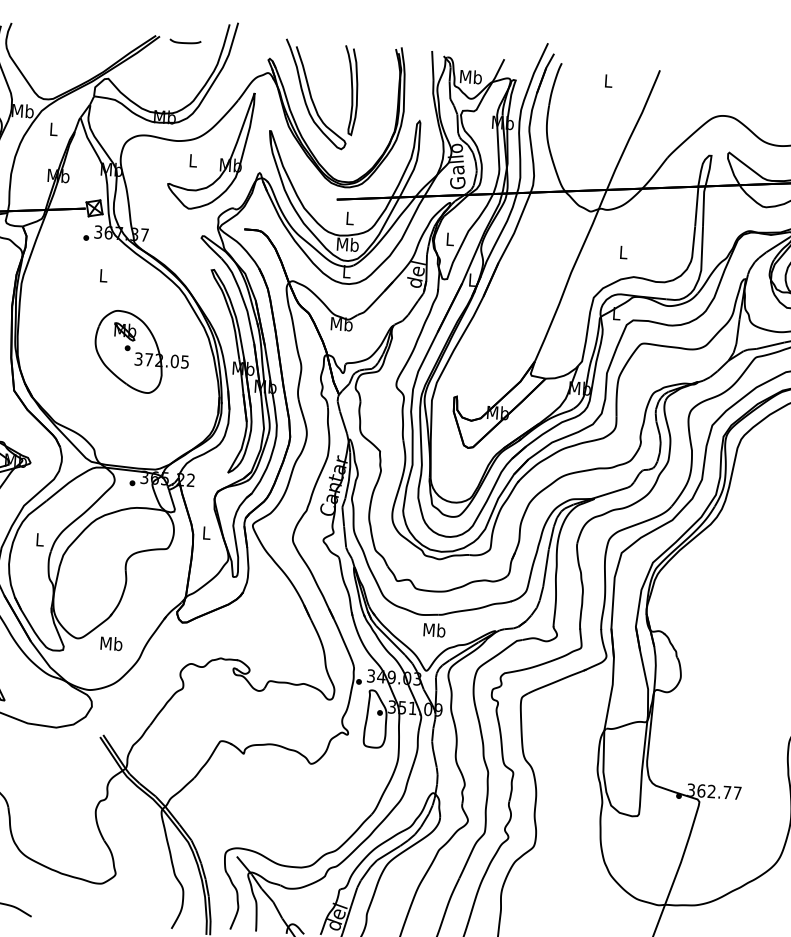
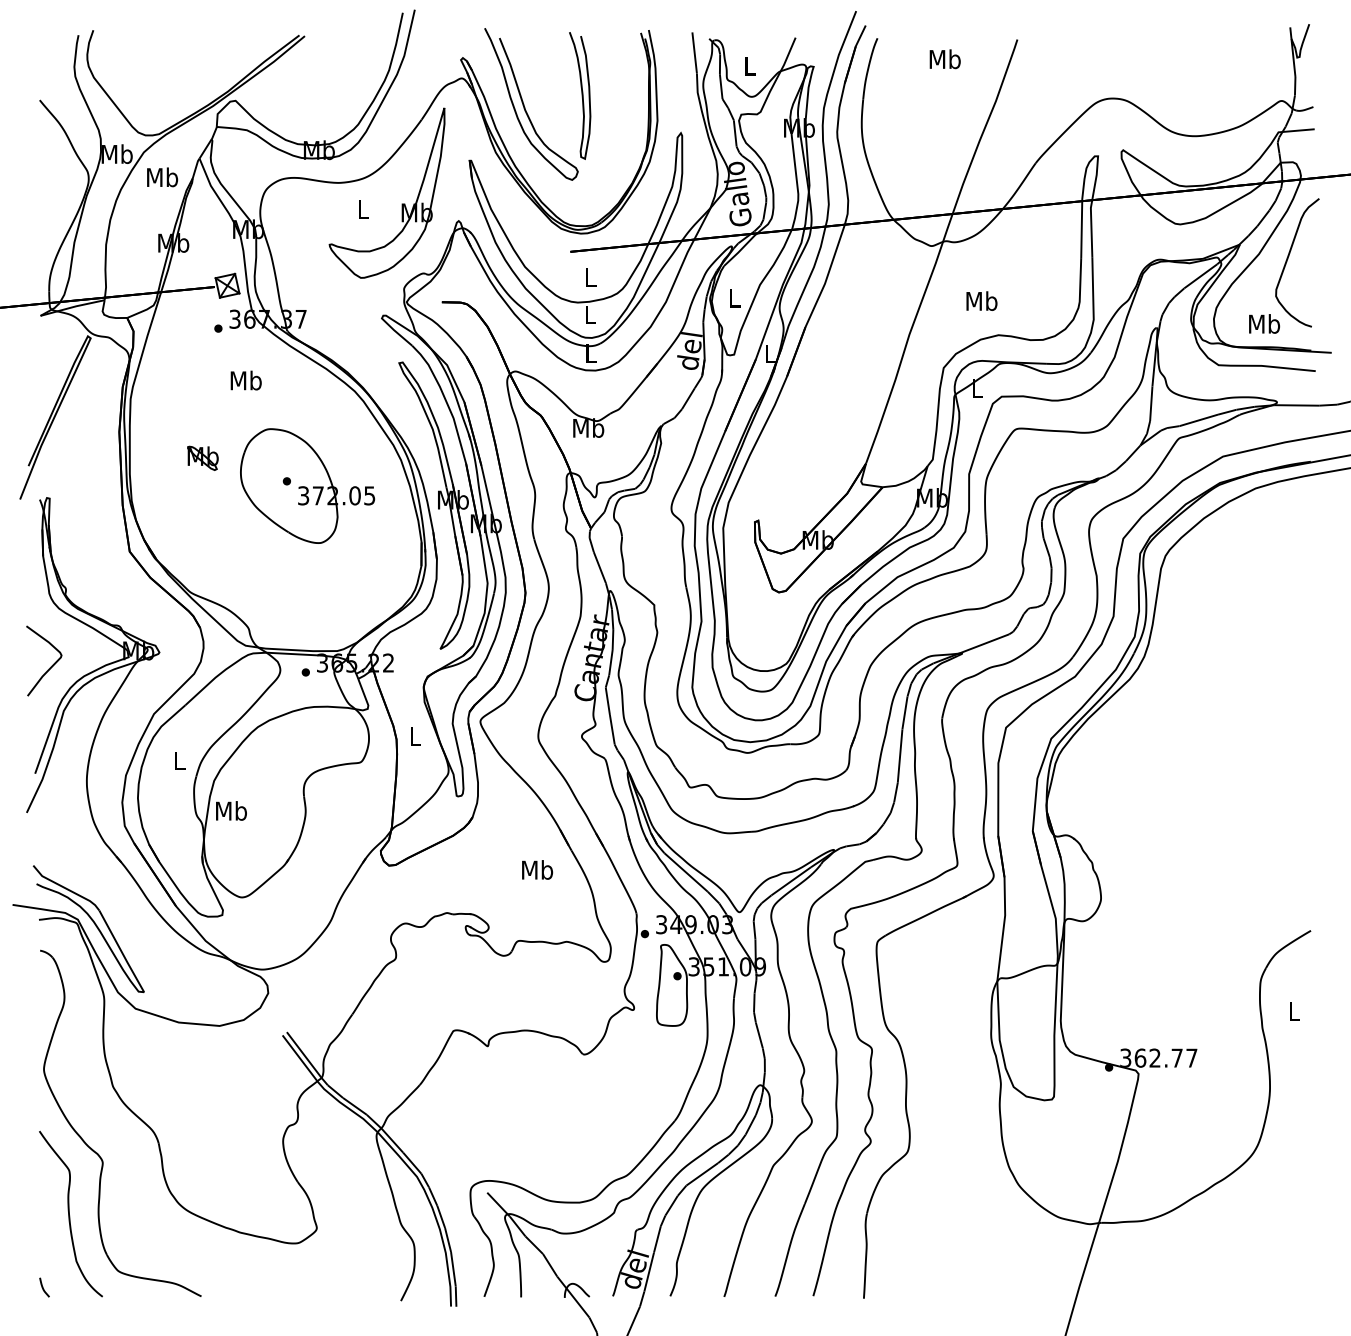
curve: (185, 42) -> (341, 42), removed
text: (470, 76) -> (749, 65), Mb -> L
text: (607, 81) -> (944, 59), L -> Mb
text: (53, 129) -> (162, 177), L -> Mb
text: (347, 244) -> (589, 314), Mb -> L
text: (623, 251) -> (981, 300), L -> Mb
text: (103, 275) -> (245, 380), L -> Mb
part: (124, 331) -> (202, 457), moved
text: (434, 629) -> (537, 869), moved
text: (111, 643) -> (231, 810), moved

